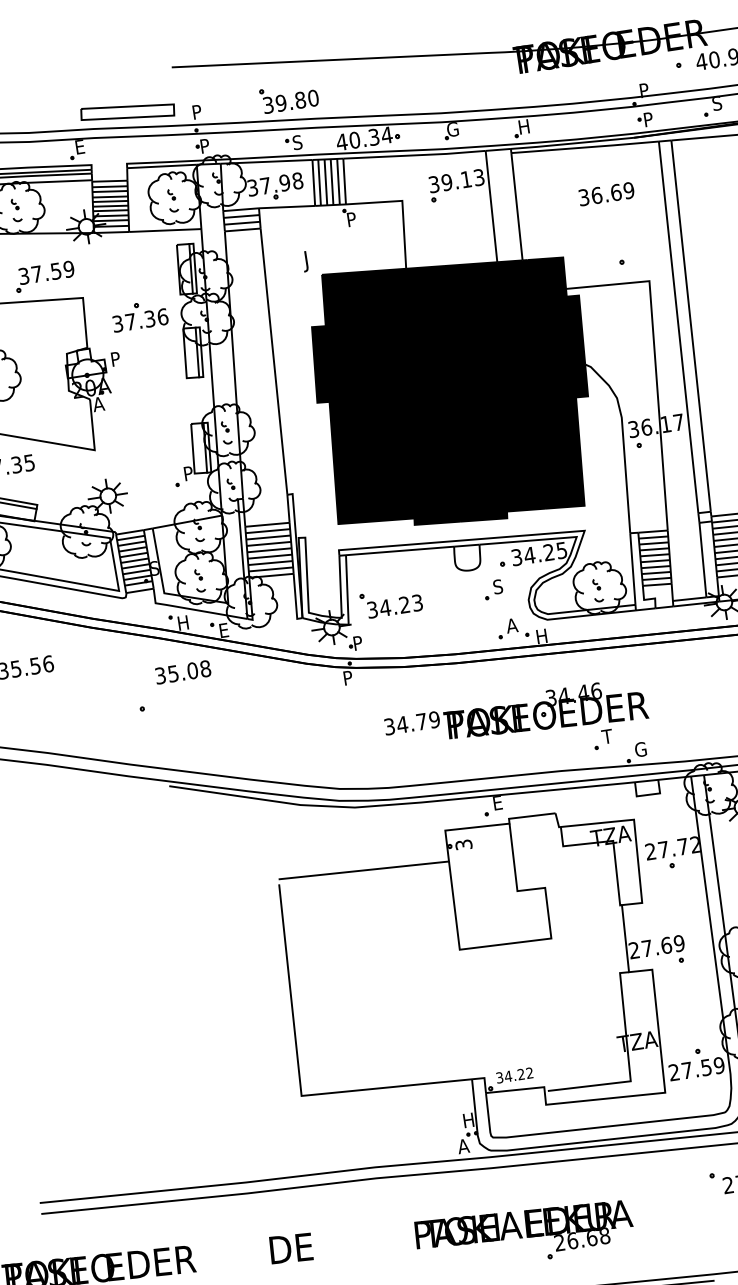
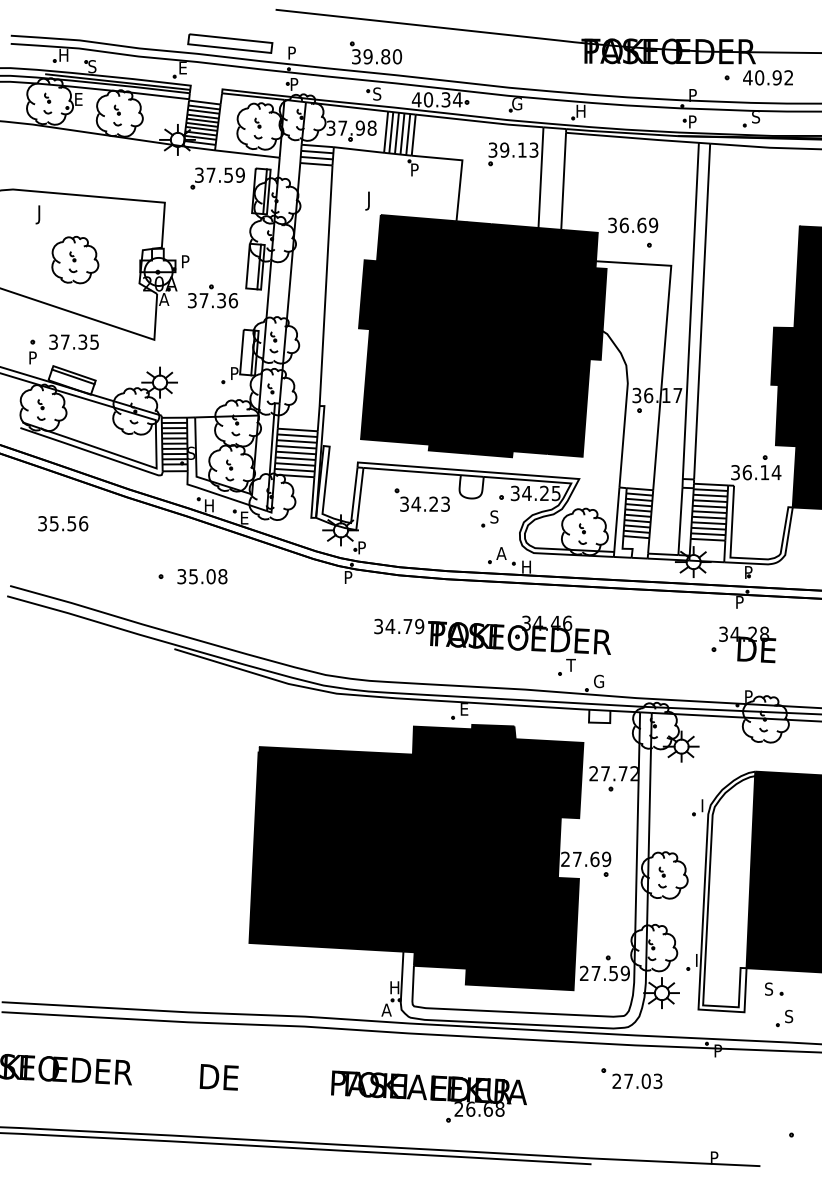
text: (607, 194) -> (633, 225), moved
part: (44, 276) -> (217, 178), moved
part: (139, 315) -> (212, 296), moved
part: (390, 601) -> (421, 499), moved
text: (183, 672) -> (202, 576), moved
fill: (470, 973) -> (416, 857), added

